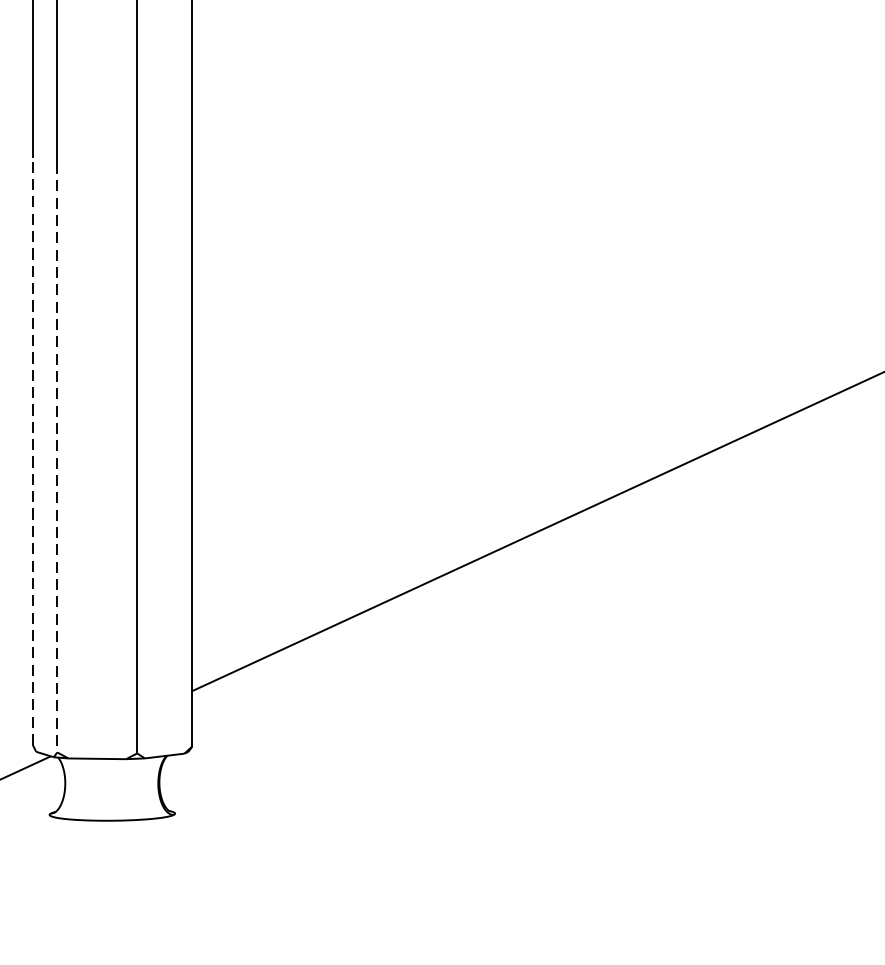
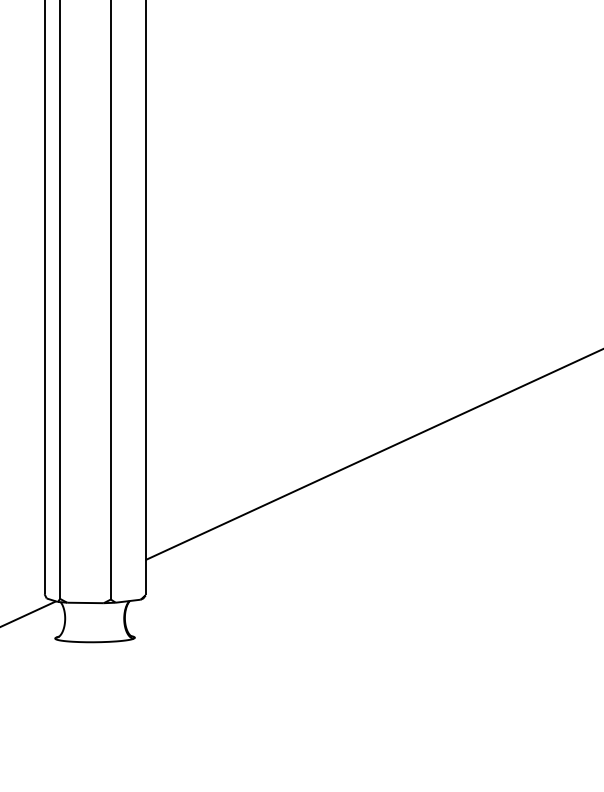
line: (32, 450) -> (44, 407), dashed -> solid
line: (57, 458) -> (60, 412), dashed -> solid

